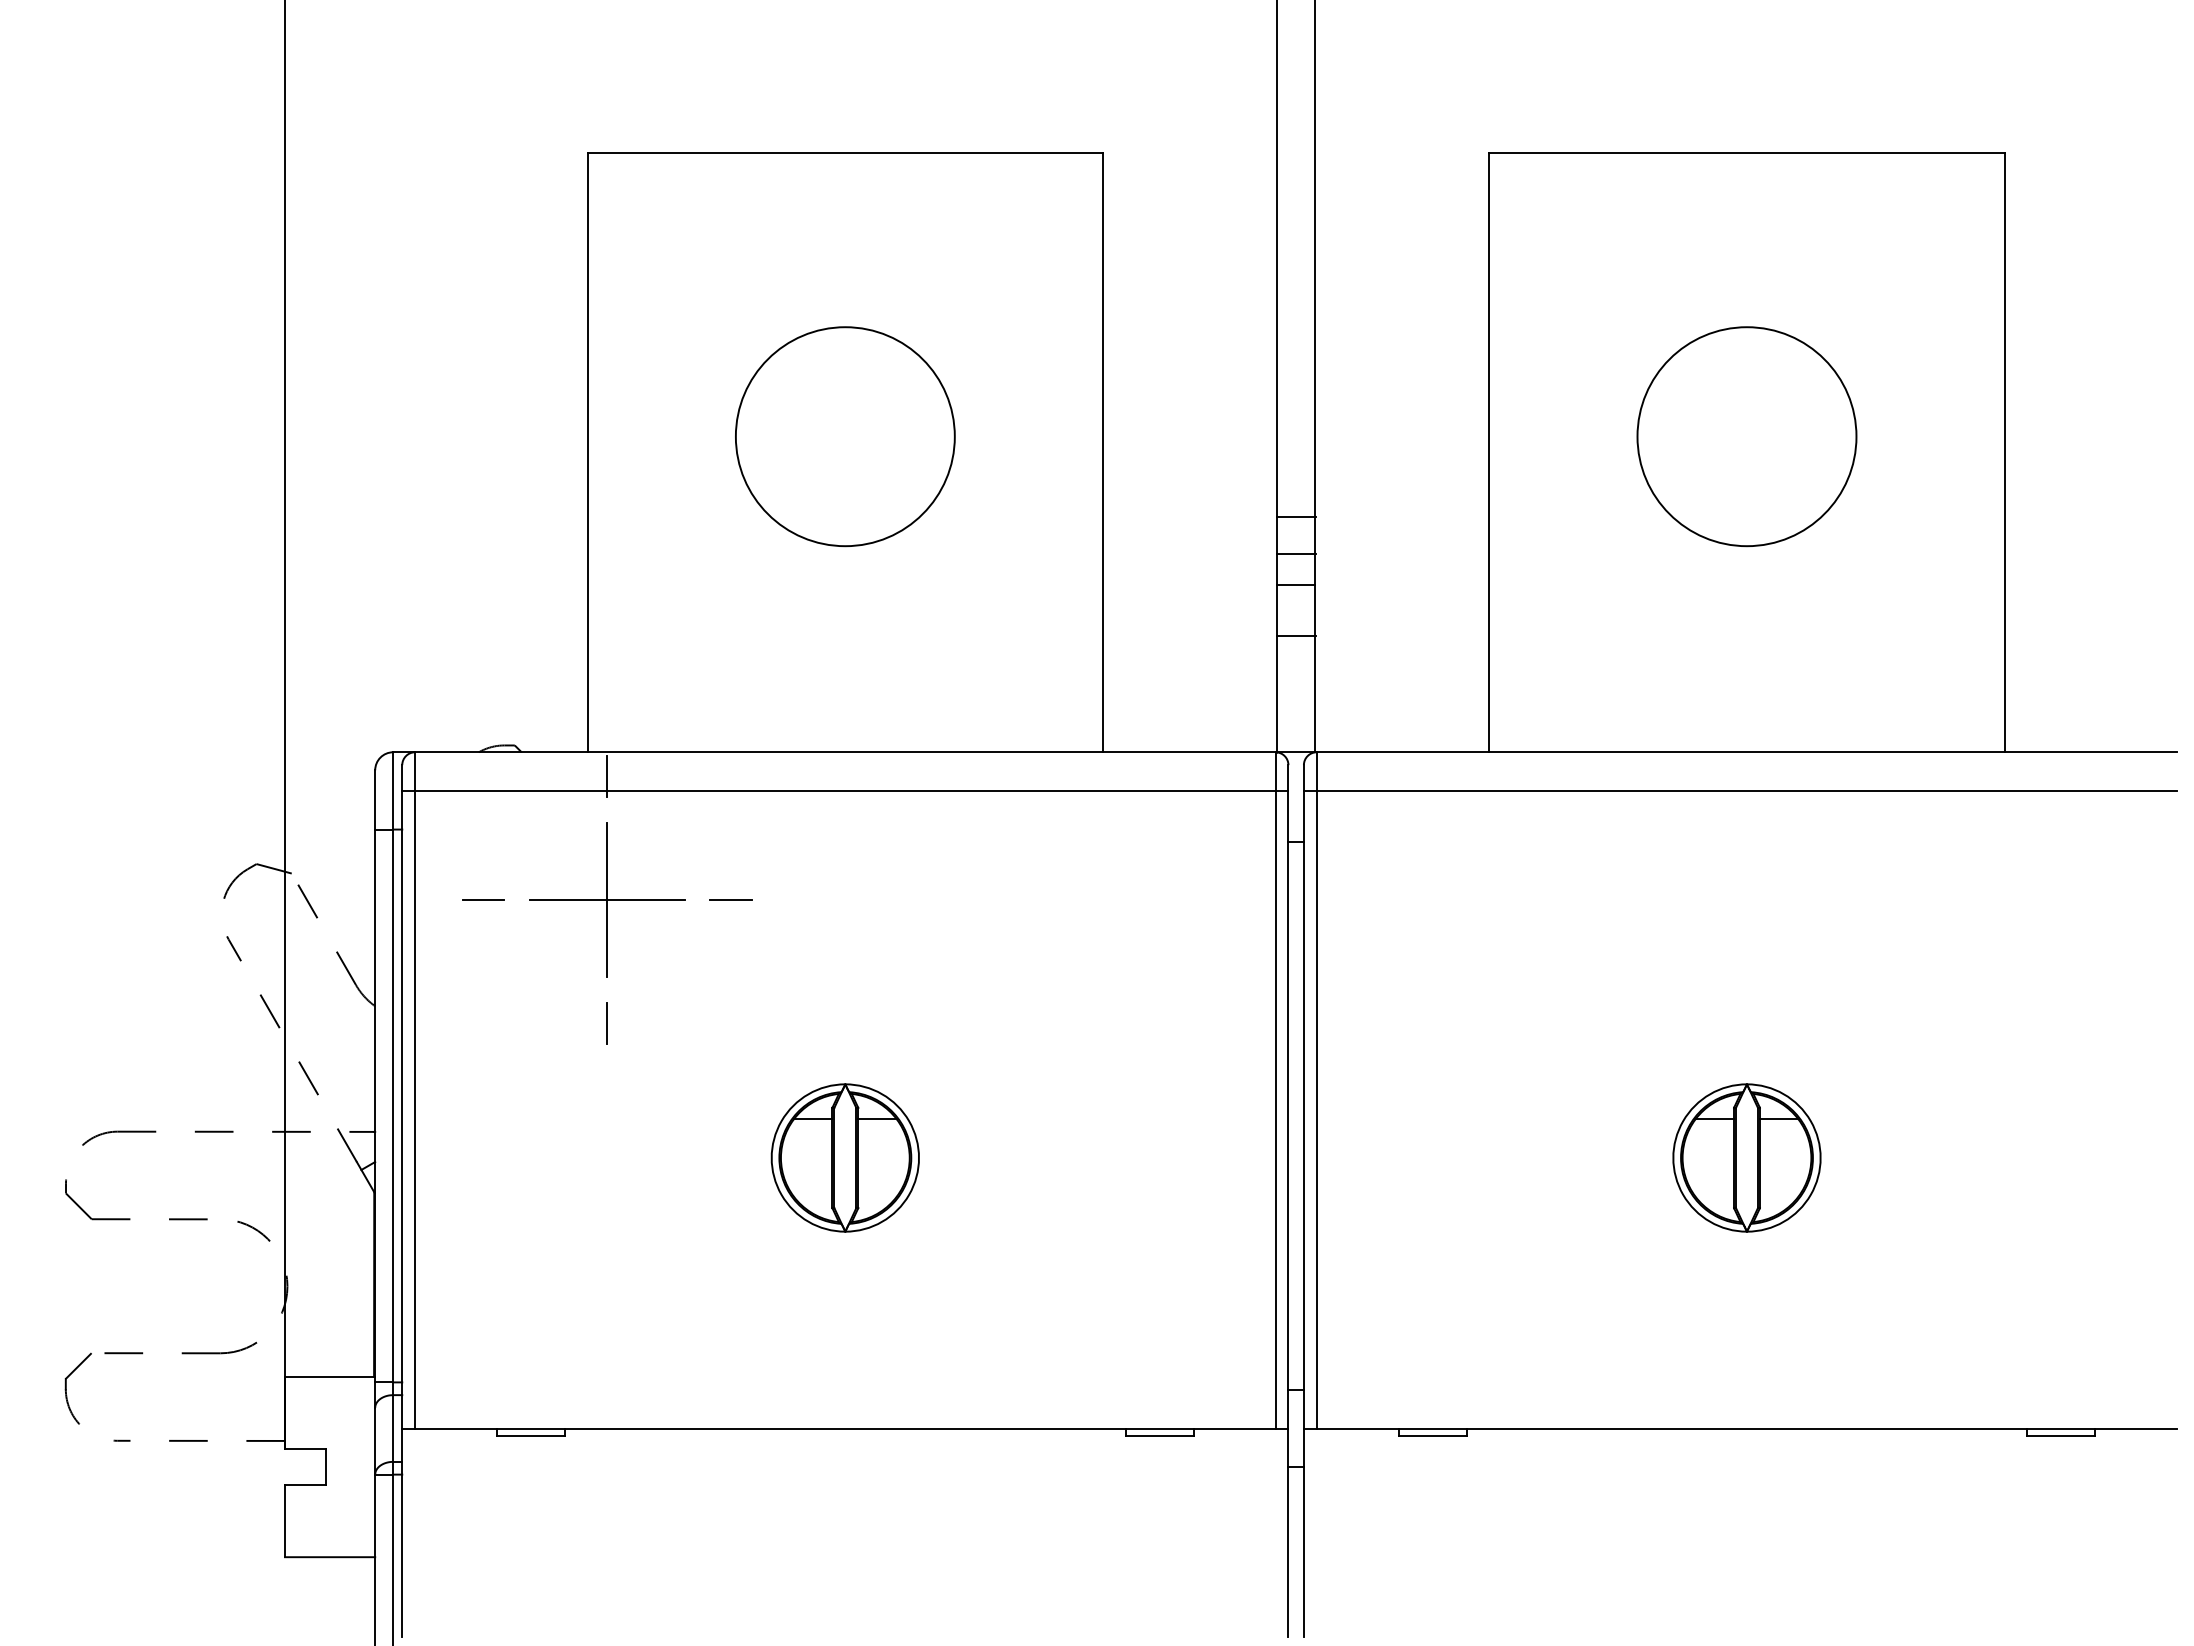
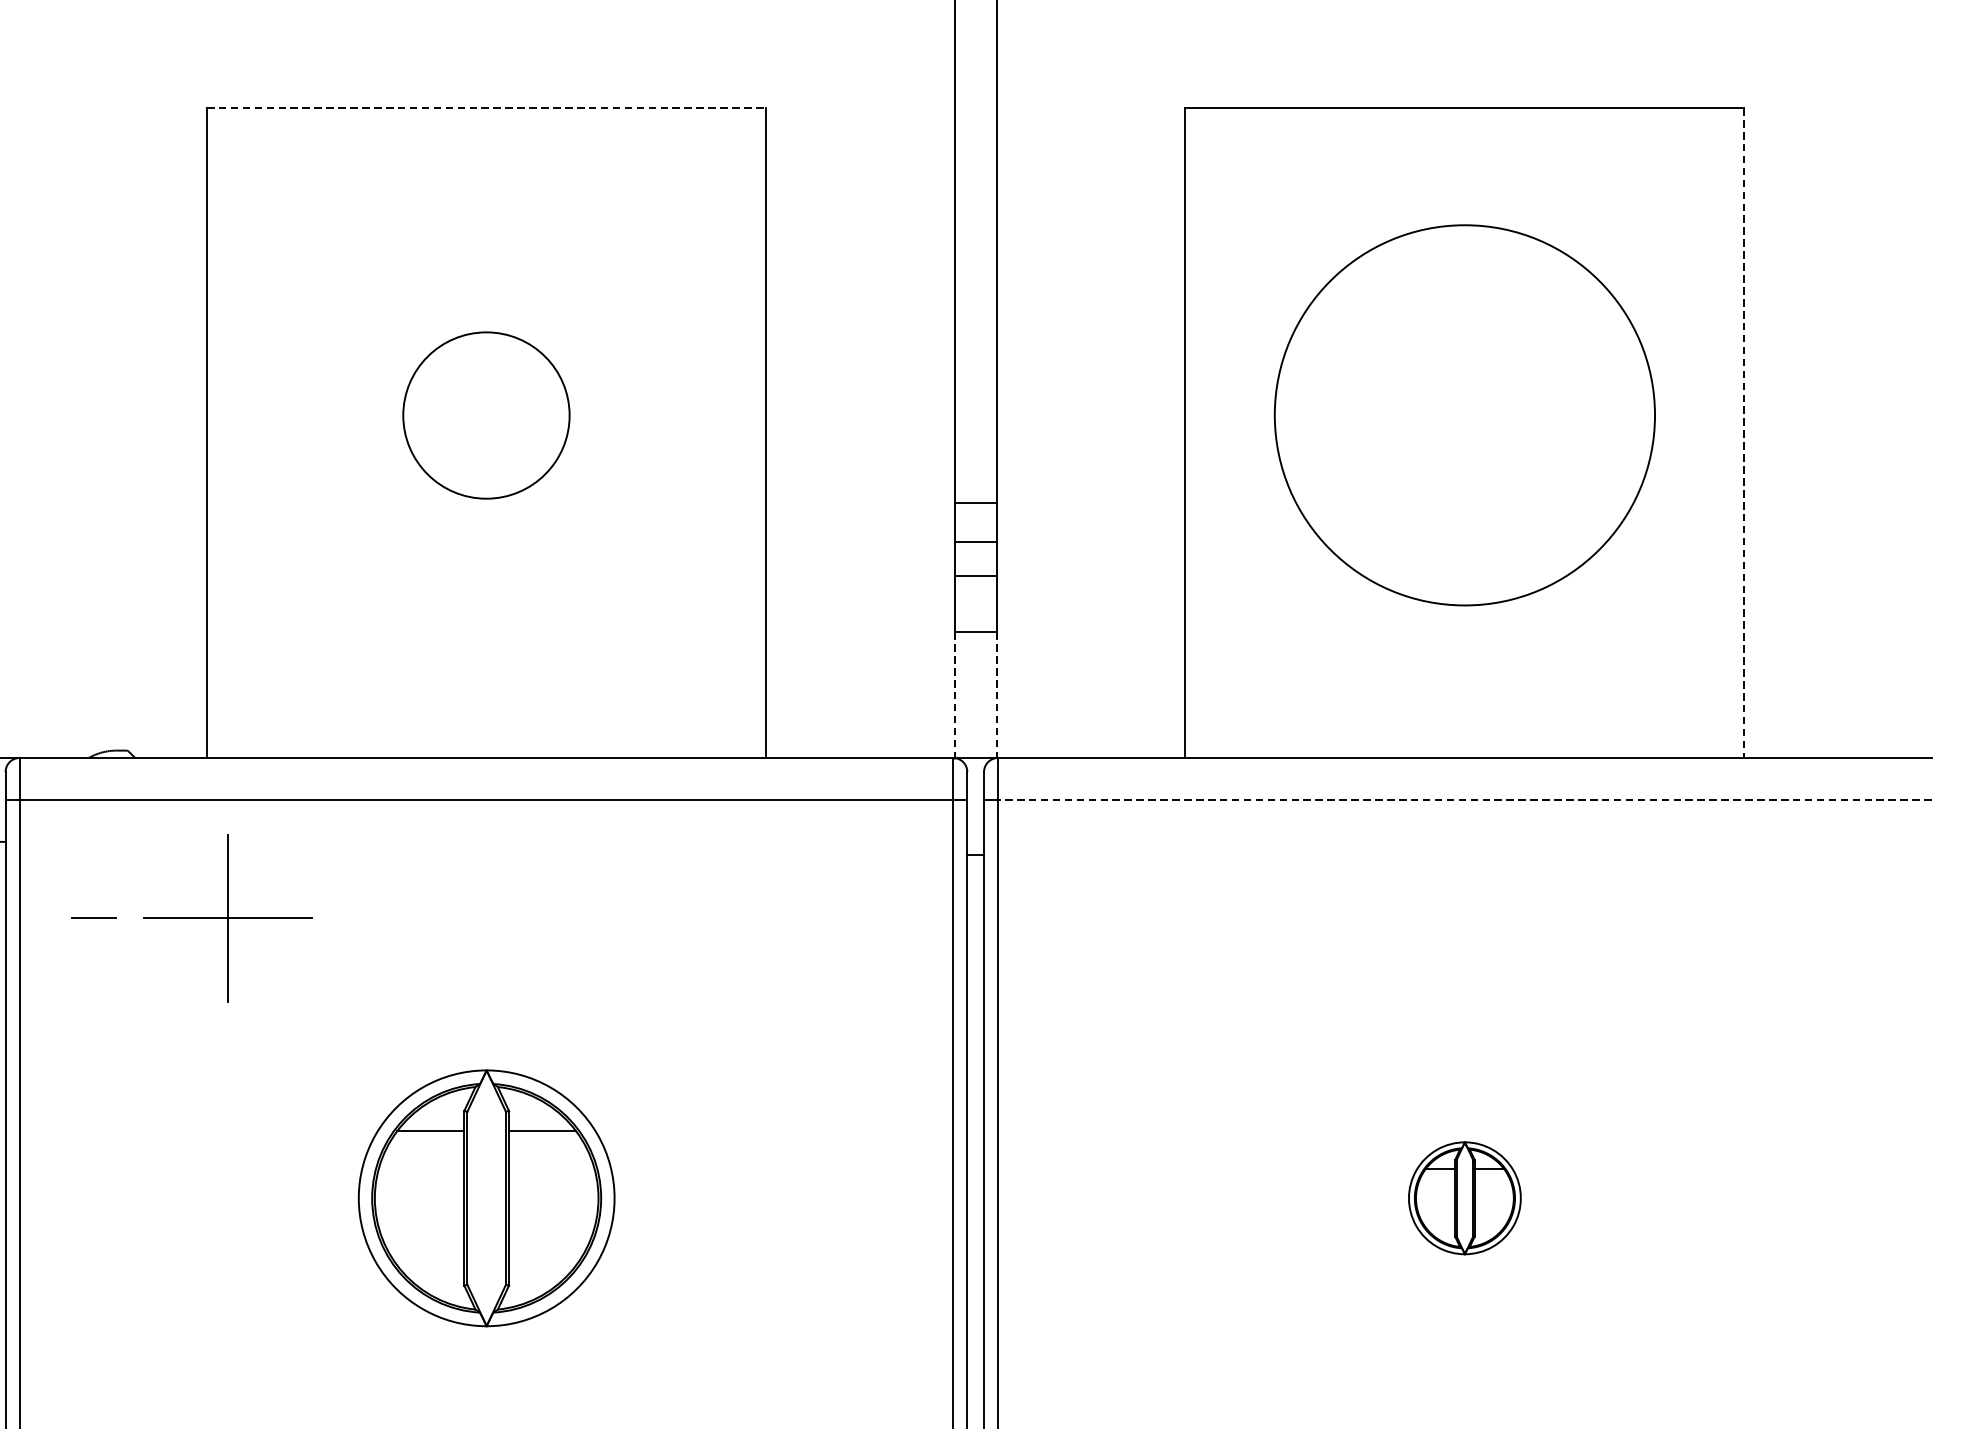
line: (845, 153) -> (486, 108), solid -> dashed
circle: (844, 436) -> (485, 415), size x0.7
circle: (1746, 436) -> (1464, 415), size x1.6
line: (2004, 453) -> (1744, 433), solid -> dashed
line: (1276, 694) -> (954, 695), solid -> dashed
line: (1315, 694) -> (996, 695), solid -> dashed
line: (607, 776) -> (228, 784), removed
line: (1746, 790) -> (1464, 799), solid -> dashed
line: (730, 900) -> (361, 918), removed
line: (607, 1023) -> (228, 1052), removed
part: (844, 1157) -> (485, 1197), size x1.6
part: (1746, 1157) -> (1464, 1197), size x0.7

